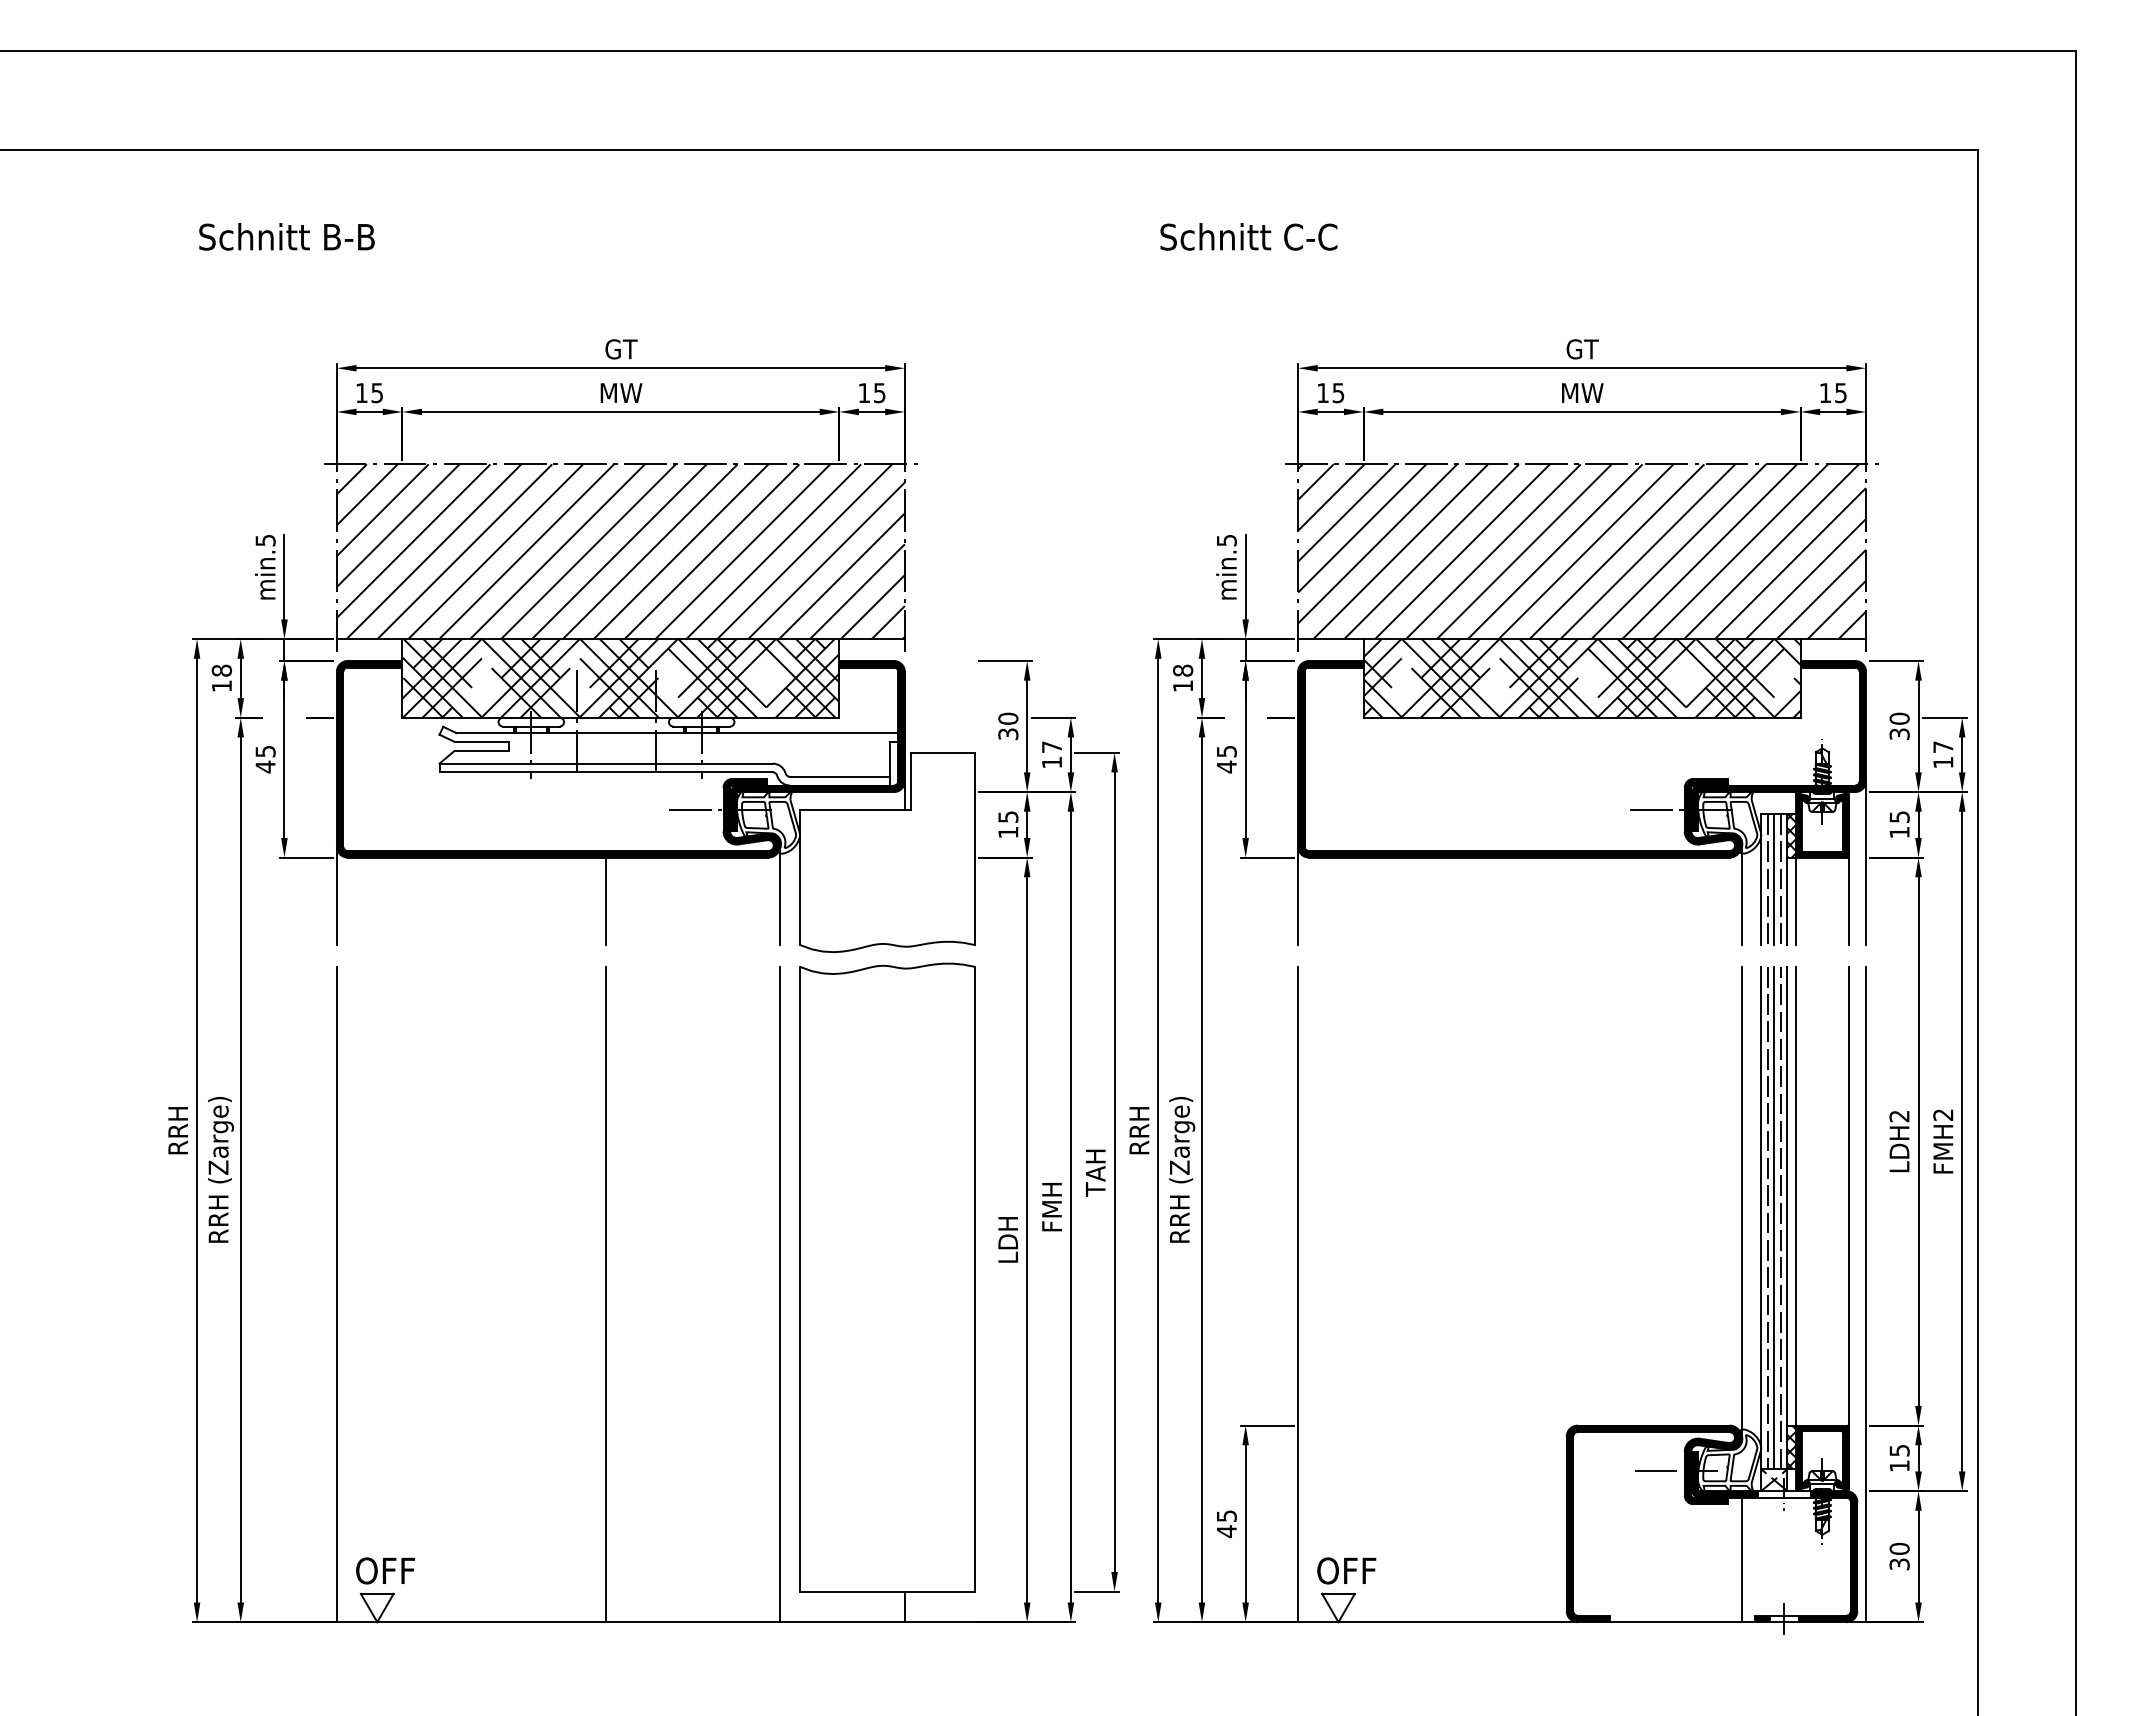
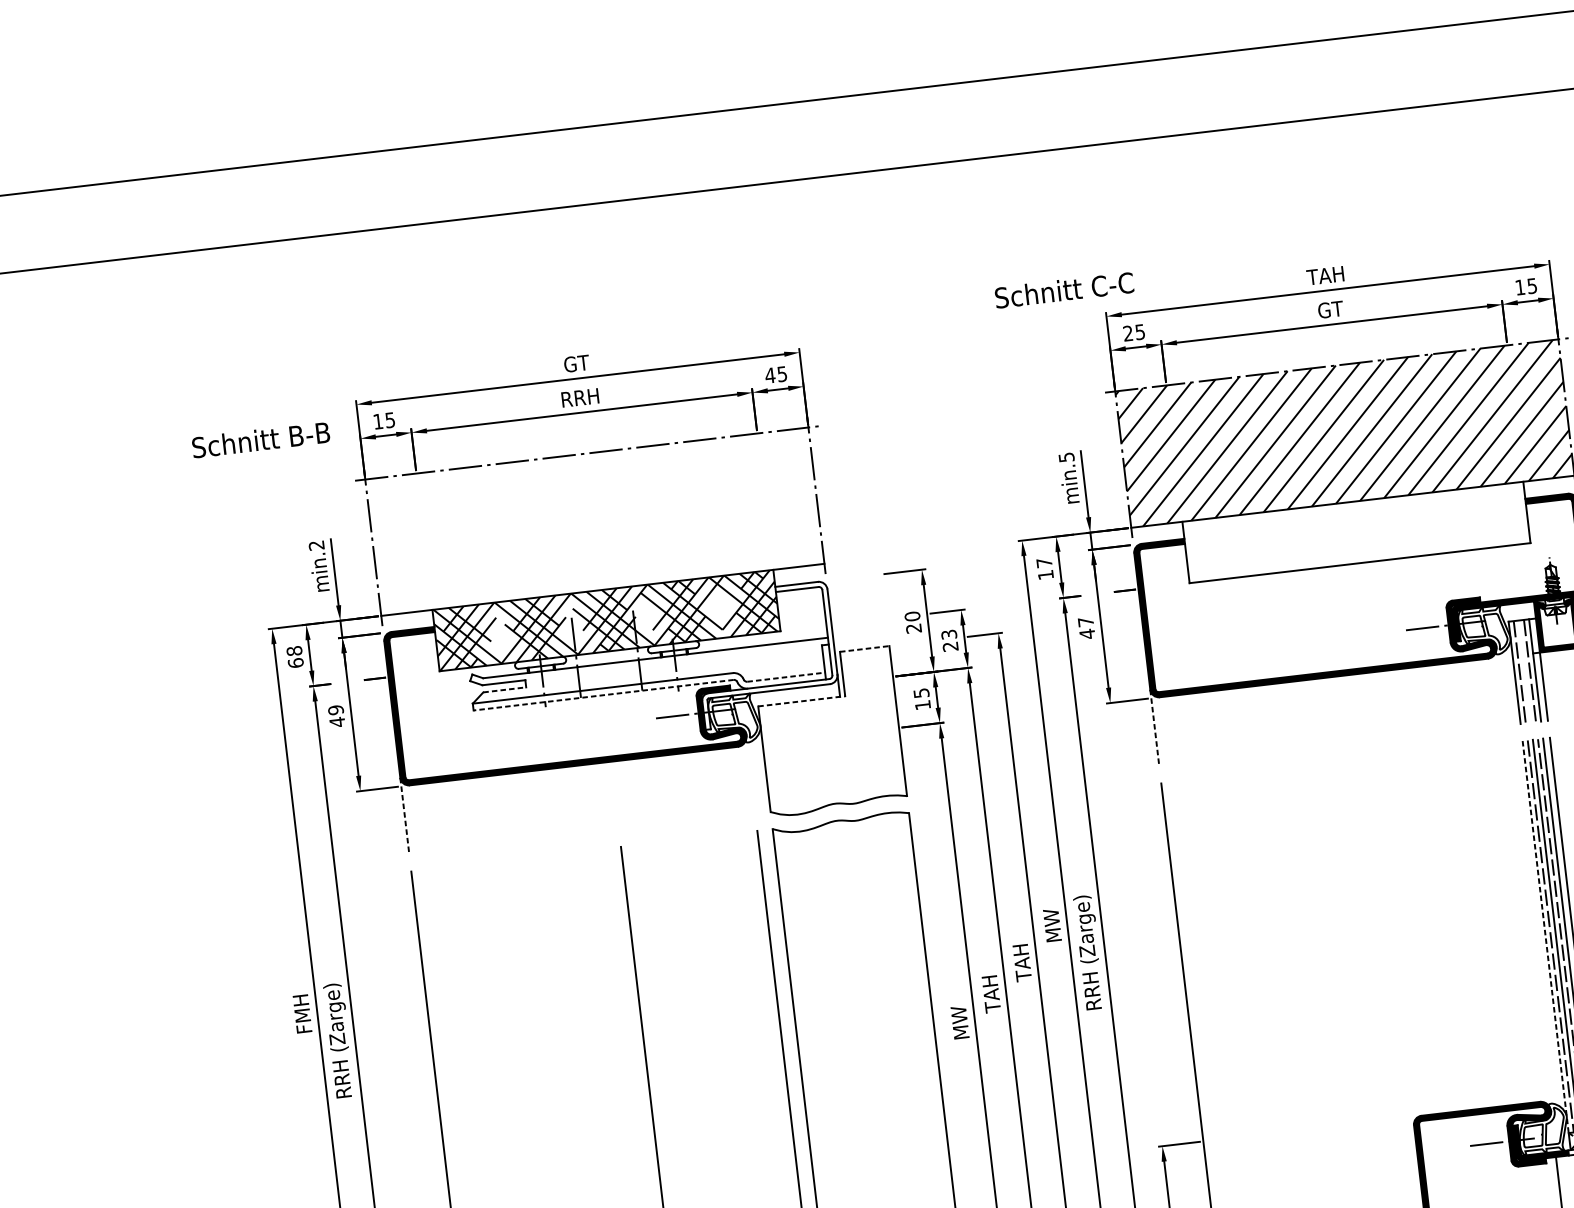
text: (286, 236) -> (260, 439), moved
text: (1248, 236) -> (1064, 289), moved
text: (1580, 349) -> (1325, 275), GT -> TAH
text: (620, 392) -> (579, 397), MW -> RRH
text: (863, 392) -> (769, 375), 15 -> 45
text: (1322, 392) -> (1127, 333), 15 -> 25
text: (1582, 393) -> (1330, 310), MW -> GT
text: (265, 540) -> (316, 545), min.5 -> min.2
hatch: (620, 551) -> (594, 521), removed
text: (1183, 670) -> (1044, 562), 18 -> 17
hatch: (1581, 678) -> (1356, 532), removed
text: (221, 686) -> (295, 663), 18 -> 68
text: (1008, 734) -> (914, 628), 30 -> 20
fill: (817, 745) -> (766, 654), removed
line: (482, 750) -> (505, 689), solid -> dashed
text: (265, 751) -> (335, 710), 45 -> 49
text: (1226, 751) -> (1085, 622), 45 -> 47
line: (943, 752) -> (865, 648), solid -> dashed
text: (1051, 754) -> (949, 640), 17 -> 23
line: (606, 772) -> (603, 695), solid -> dashed
line: (839, 776) -> (786, 677), solid -> dashed
line: (855, 809) -> (801, 701), solid -> dashed
hatch: (1791, 835) -> (1534, 635), removed
line: (1774, 878) -> (1524, 670), removed
line: (1741, 894) -> (1500, 686), removed
line: (780, 895) -> (750, 775), removed
line: (336, 896) -> (404, 816), solid -> dashed
line: (1298, 896) -> (1155, 728), solid -> dashed
line: (605, 900) -> (614, 795), removed
text: (177, 1130) -> (301, 1013), RRH -> FMH
text: (1139, 1130) -> (1052, 925), RRH -> MW
line: (1741, 1201) -> (1528, 925), removed
text: (1051, 1207) -> (990, 993), FMH -> TAH
line: (1761, 1218) -> (1545, 937), solid -> dashed
text: (1007, 1239) -> (959, 1022), LDH -> MW

